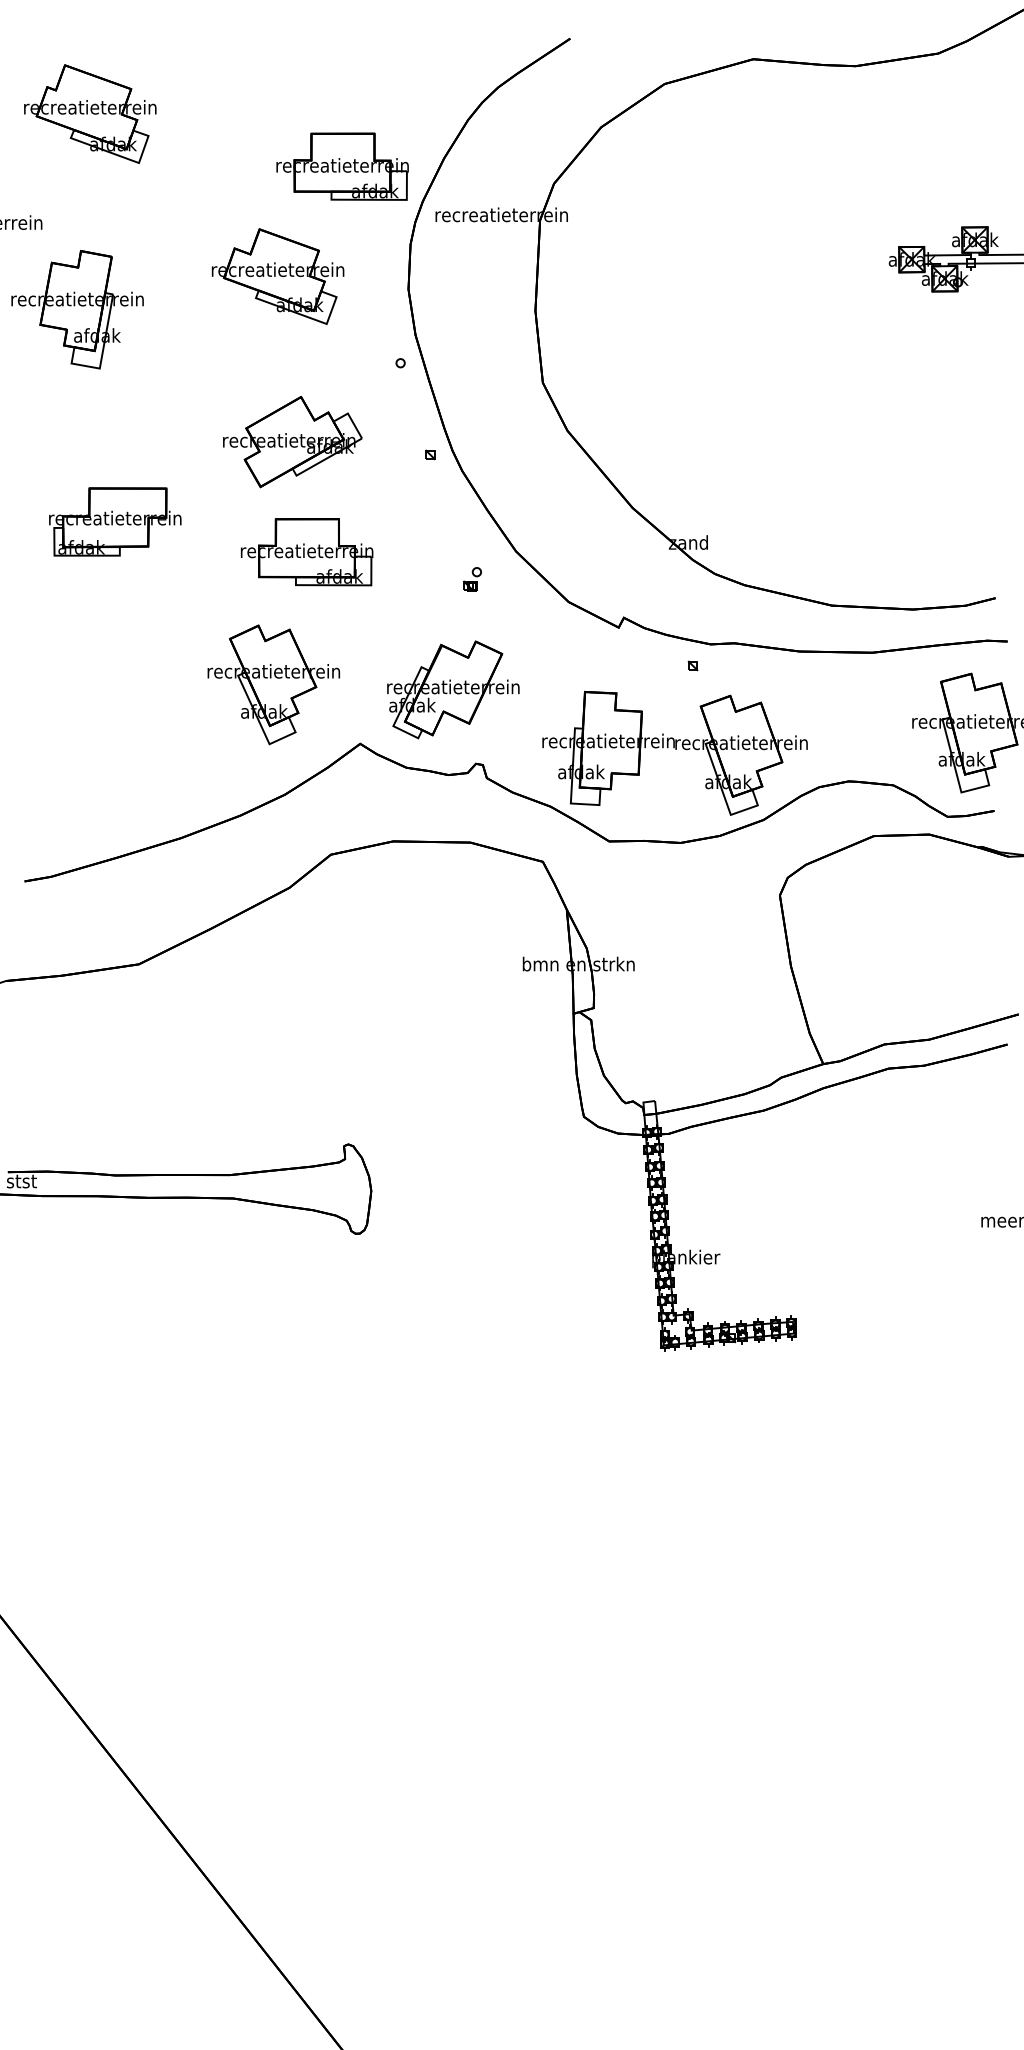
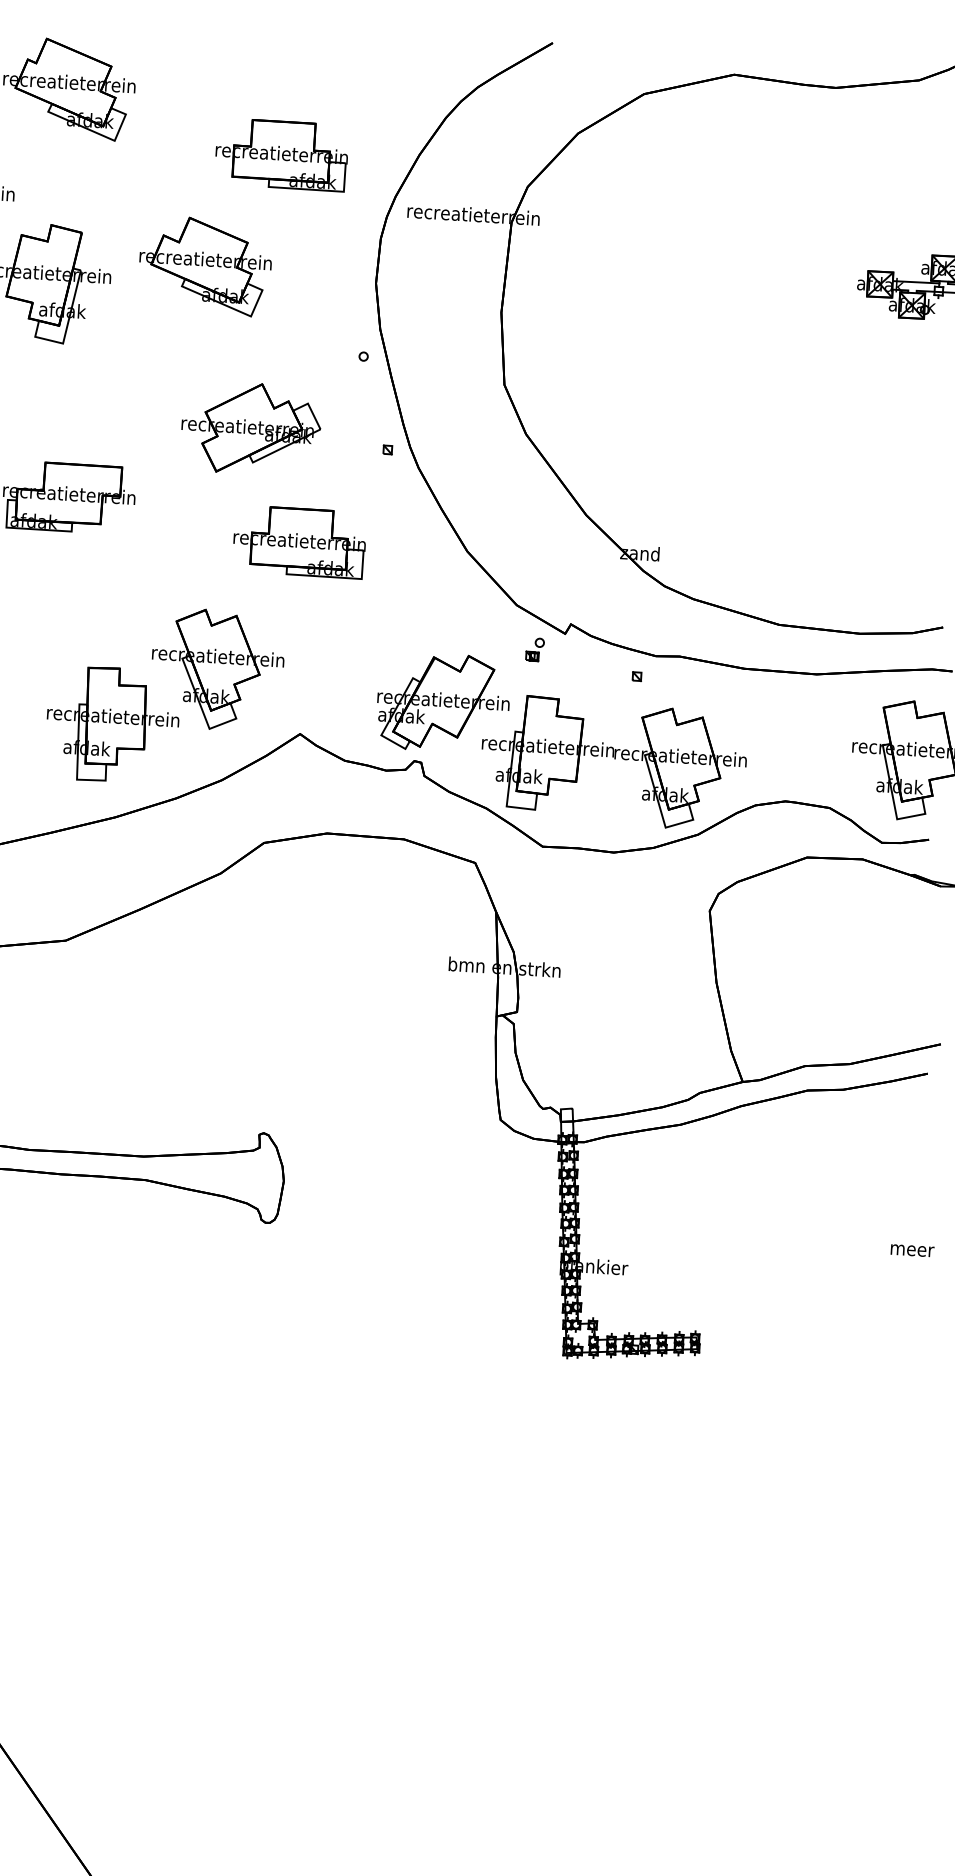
part: (342, 166) -> (281, 154), moved
part: (277, 276) -> (204, 266), moved
part: (307, 552) -> (300, 542), moved
part: (472, 579) -> (534, 649), moved
part: (453, 689) -> (443, 702), moved
part: (172, 745) -> (112, 724), added

